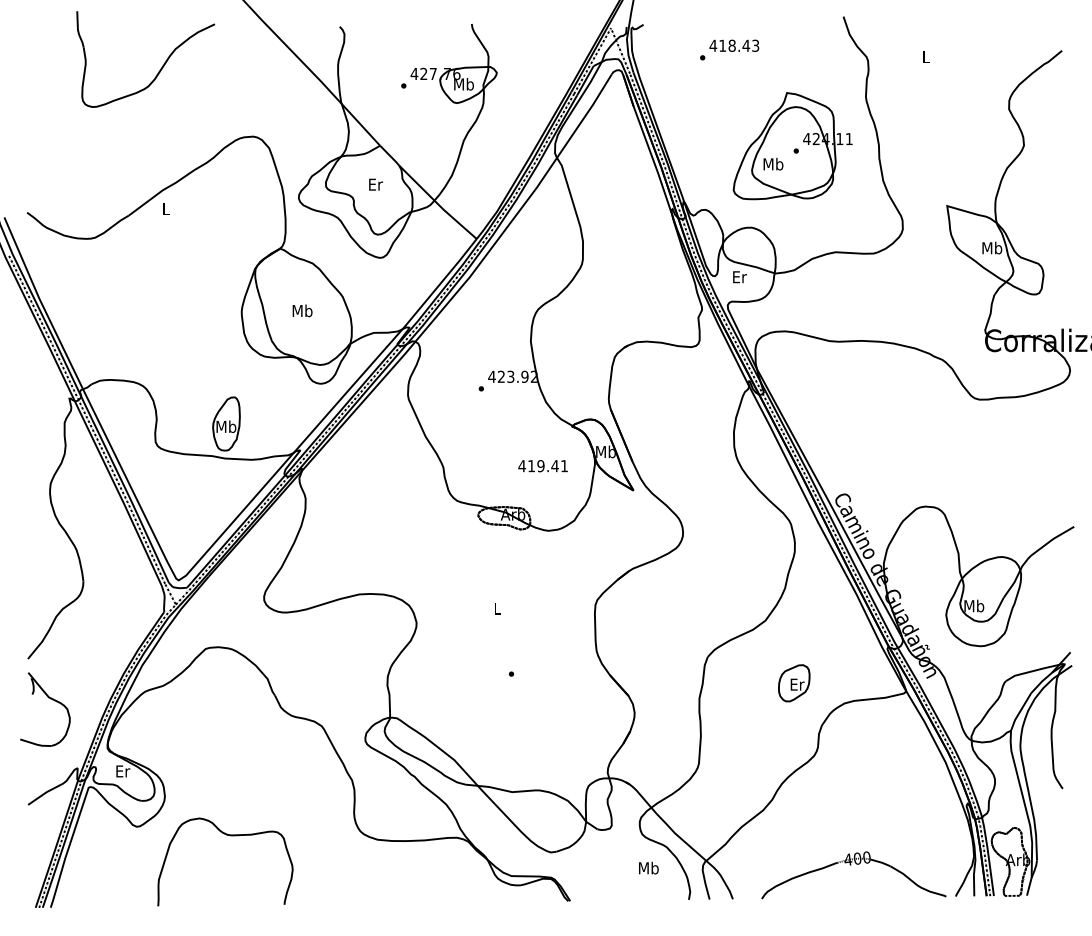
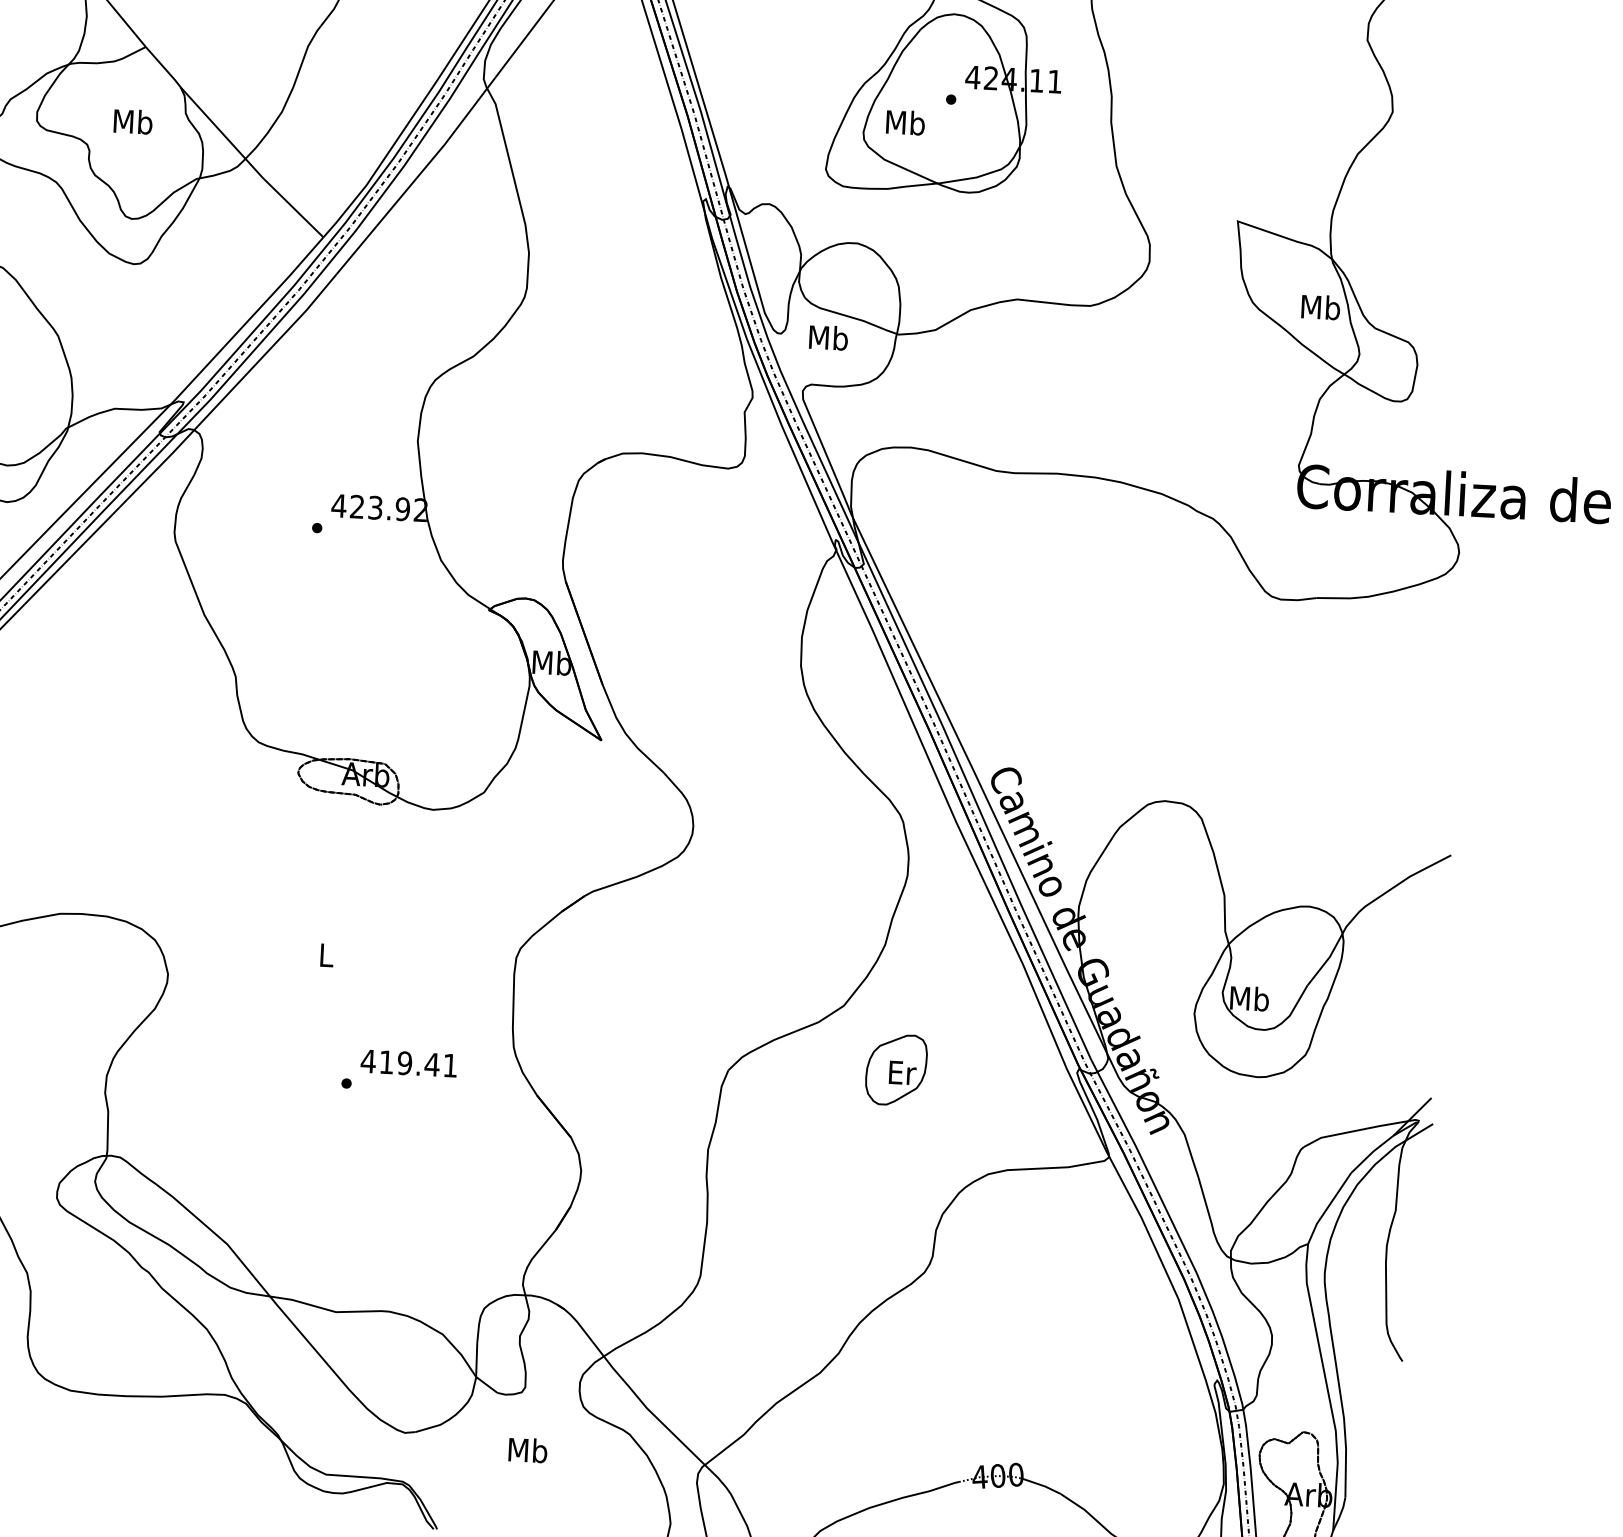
text: (375, 184) -> (132, 121), Er -> Mb
text: (739, 276) -> (828, 336), Er -> Mb
text: (542, 466) -> (407, 1064), moved
part: (794, 683) -> (896, 1070), moved
text: (648, 867) -> (527, 1449), moved

